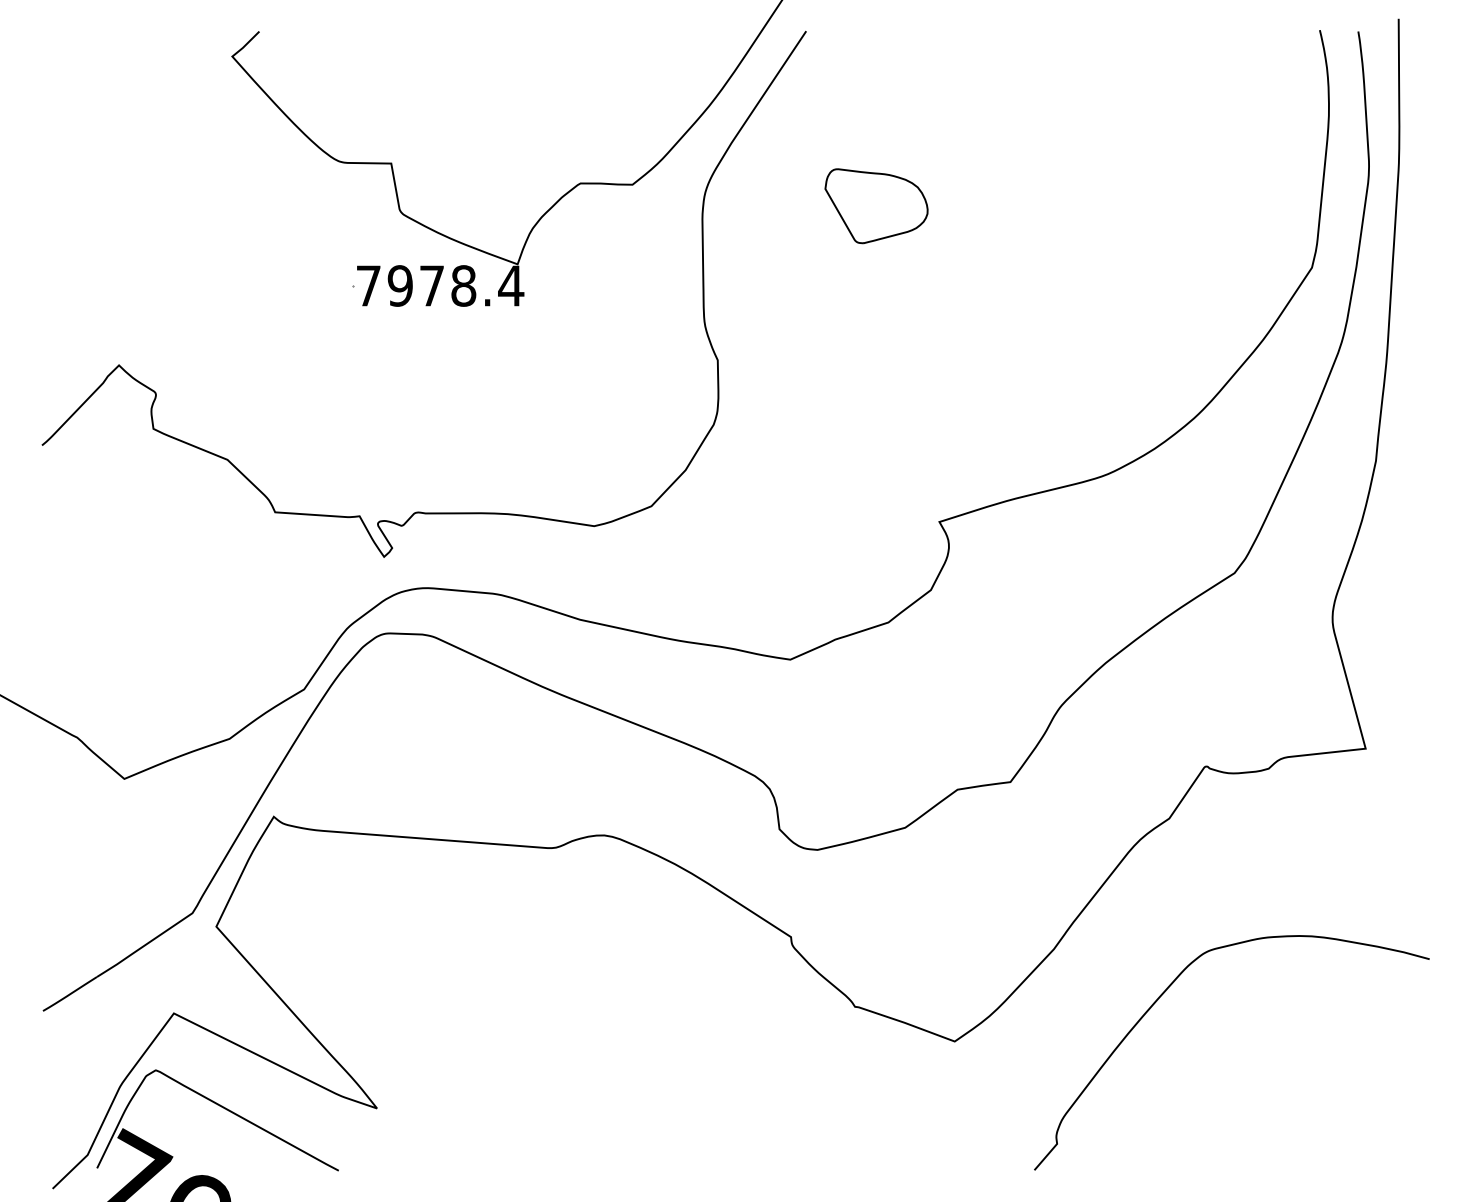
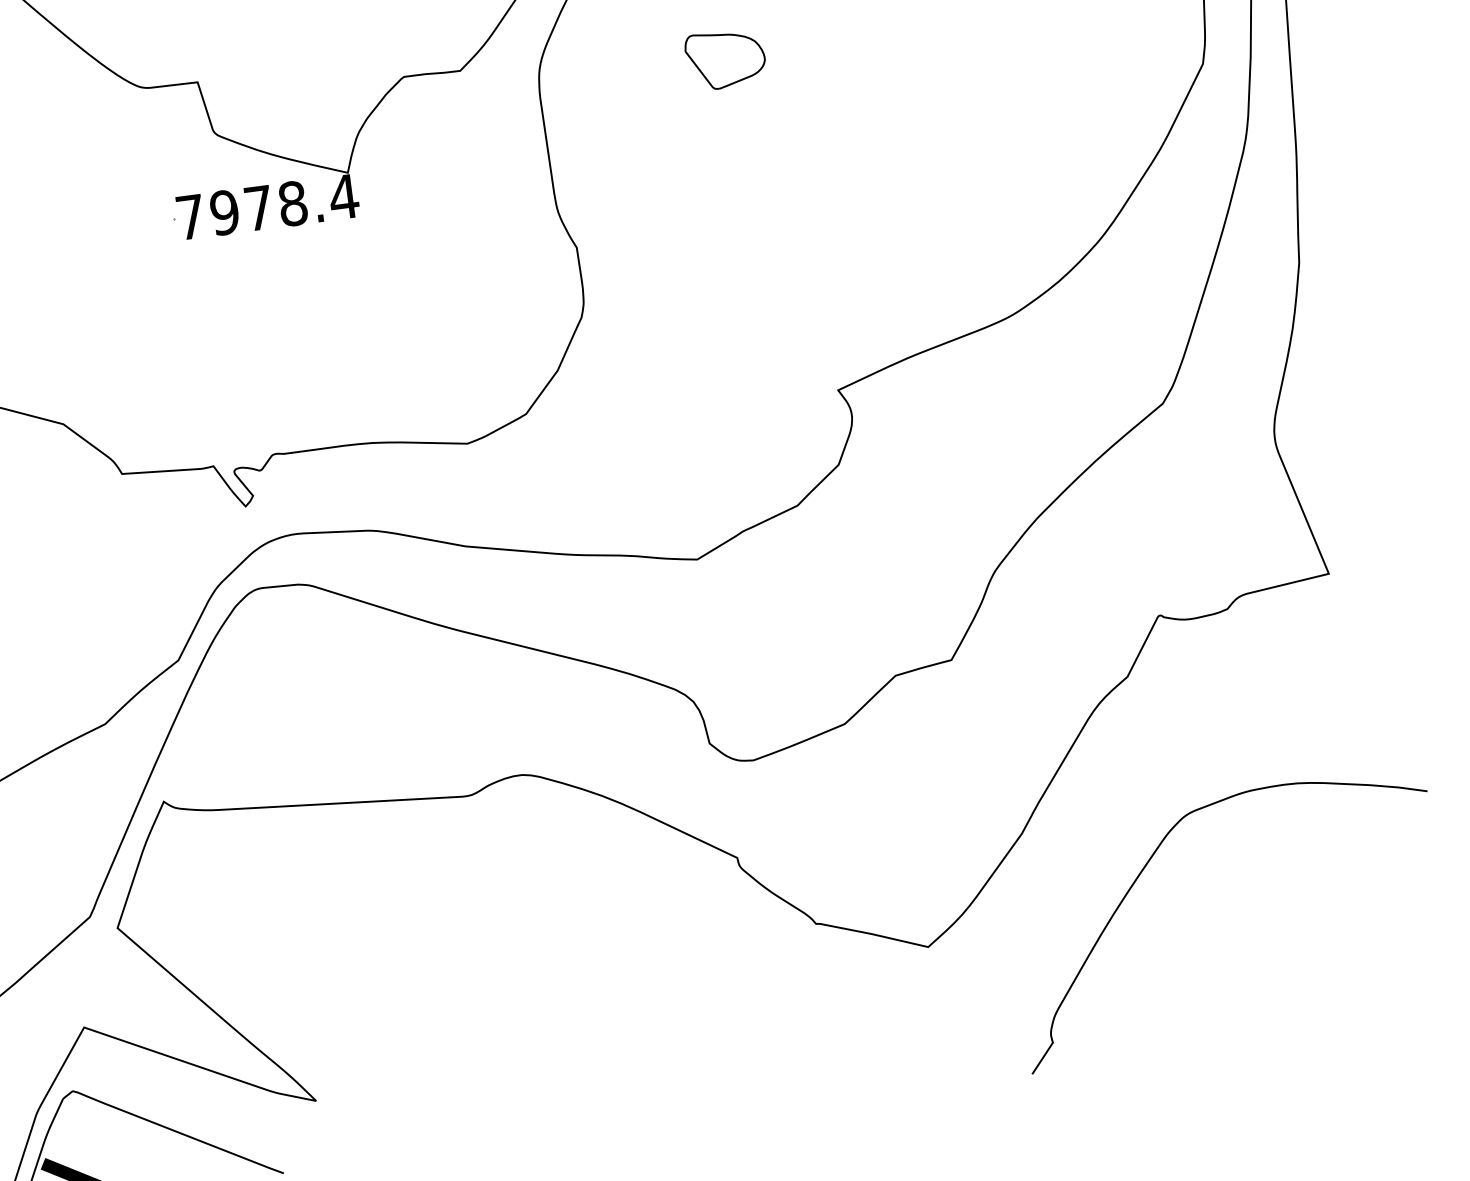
part: (876, 206) -> (725, 59), size x0.7

